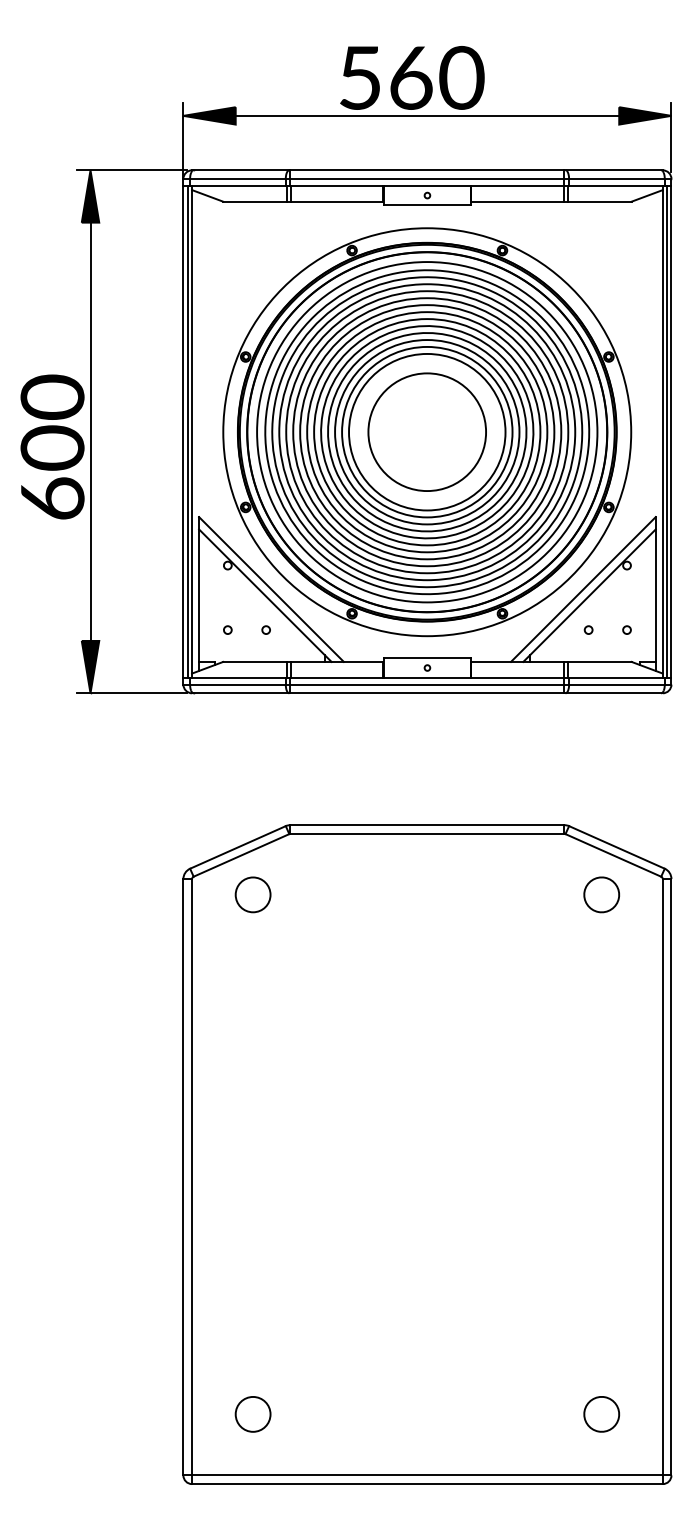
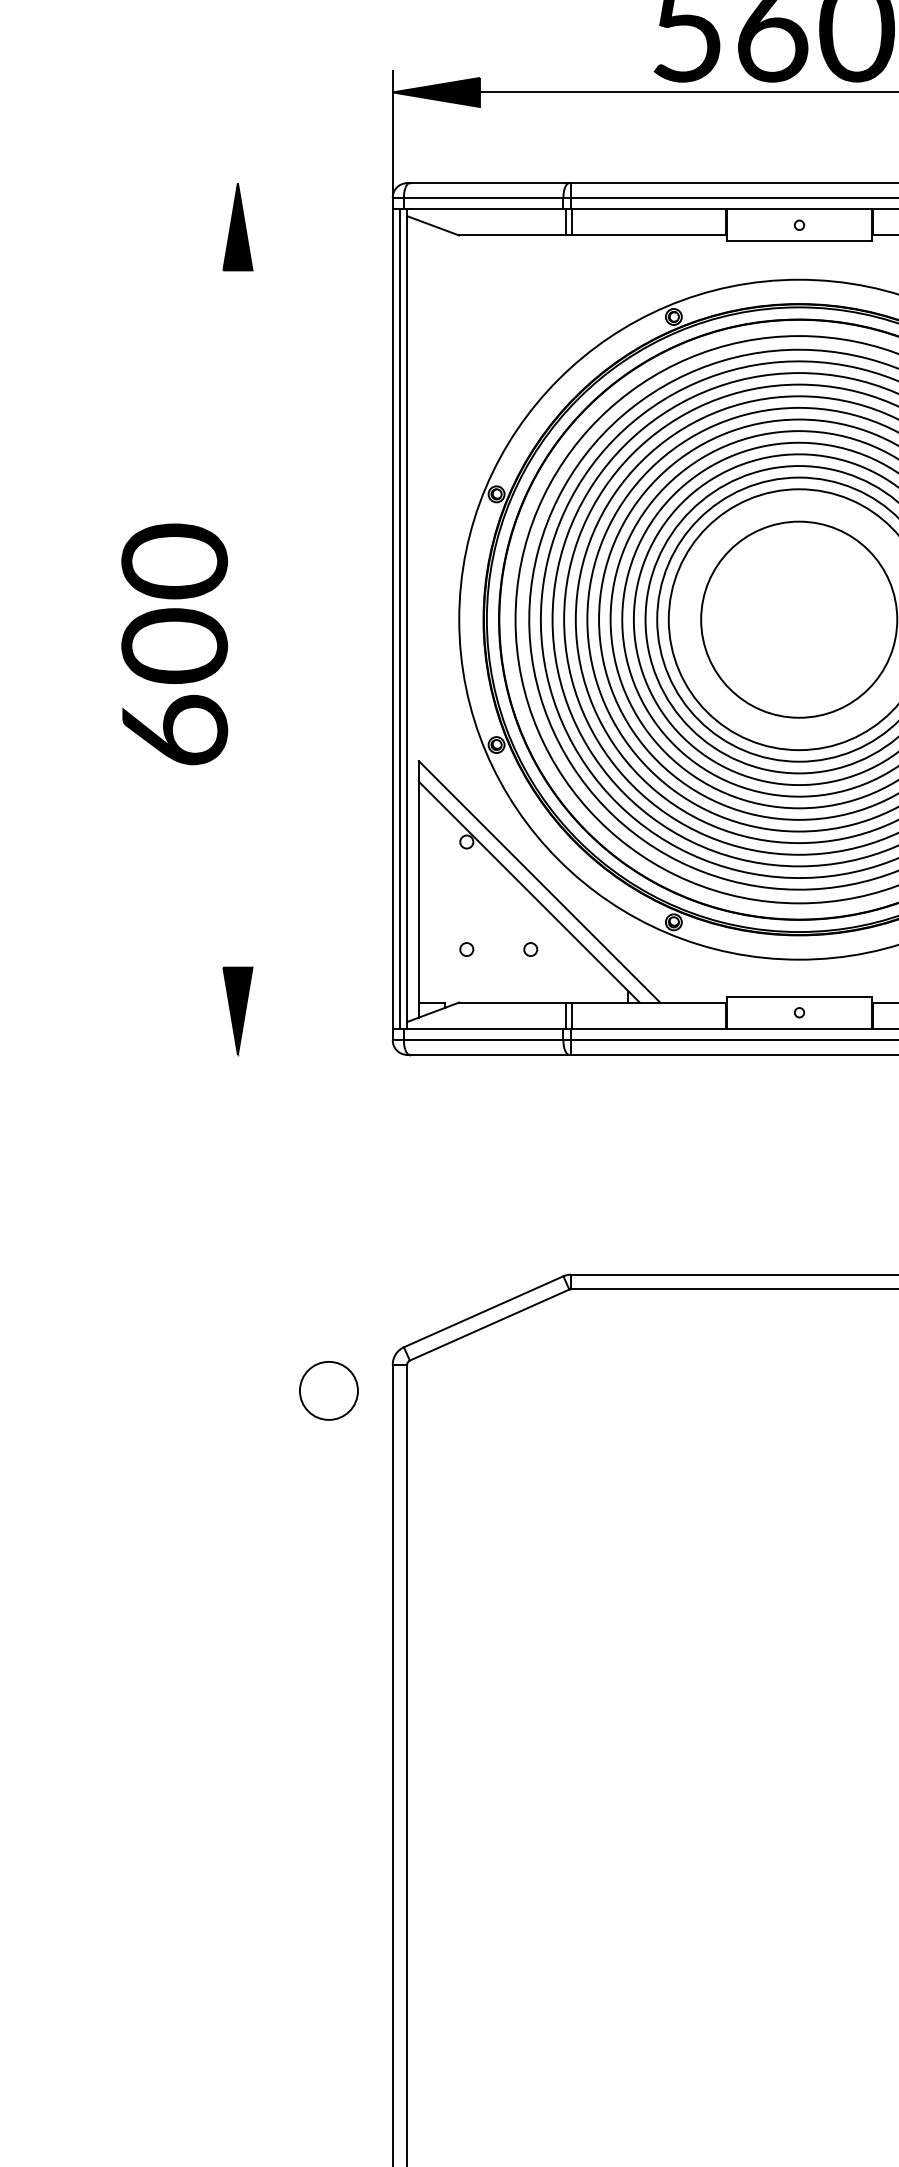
line: (132, 170) -> (307, 183), removed
line: (90, 431) -> (237, 618), removed
line: (132, 693) -> (307, 1055), removed
part: (252, 894) -> (327, 1390), moved

